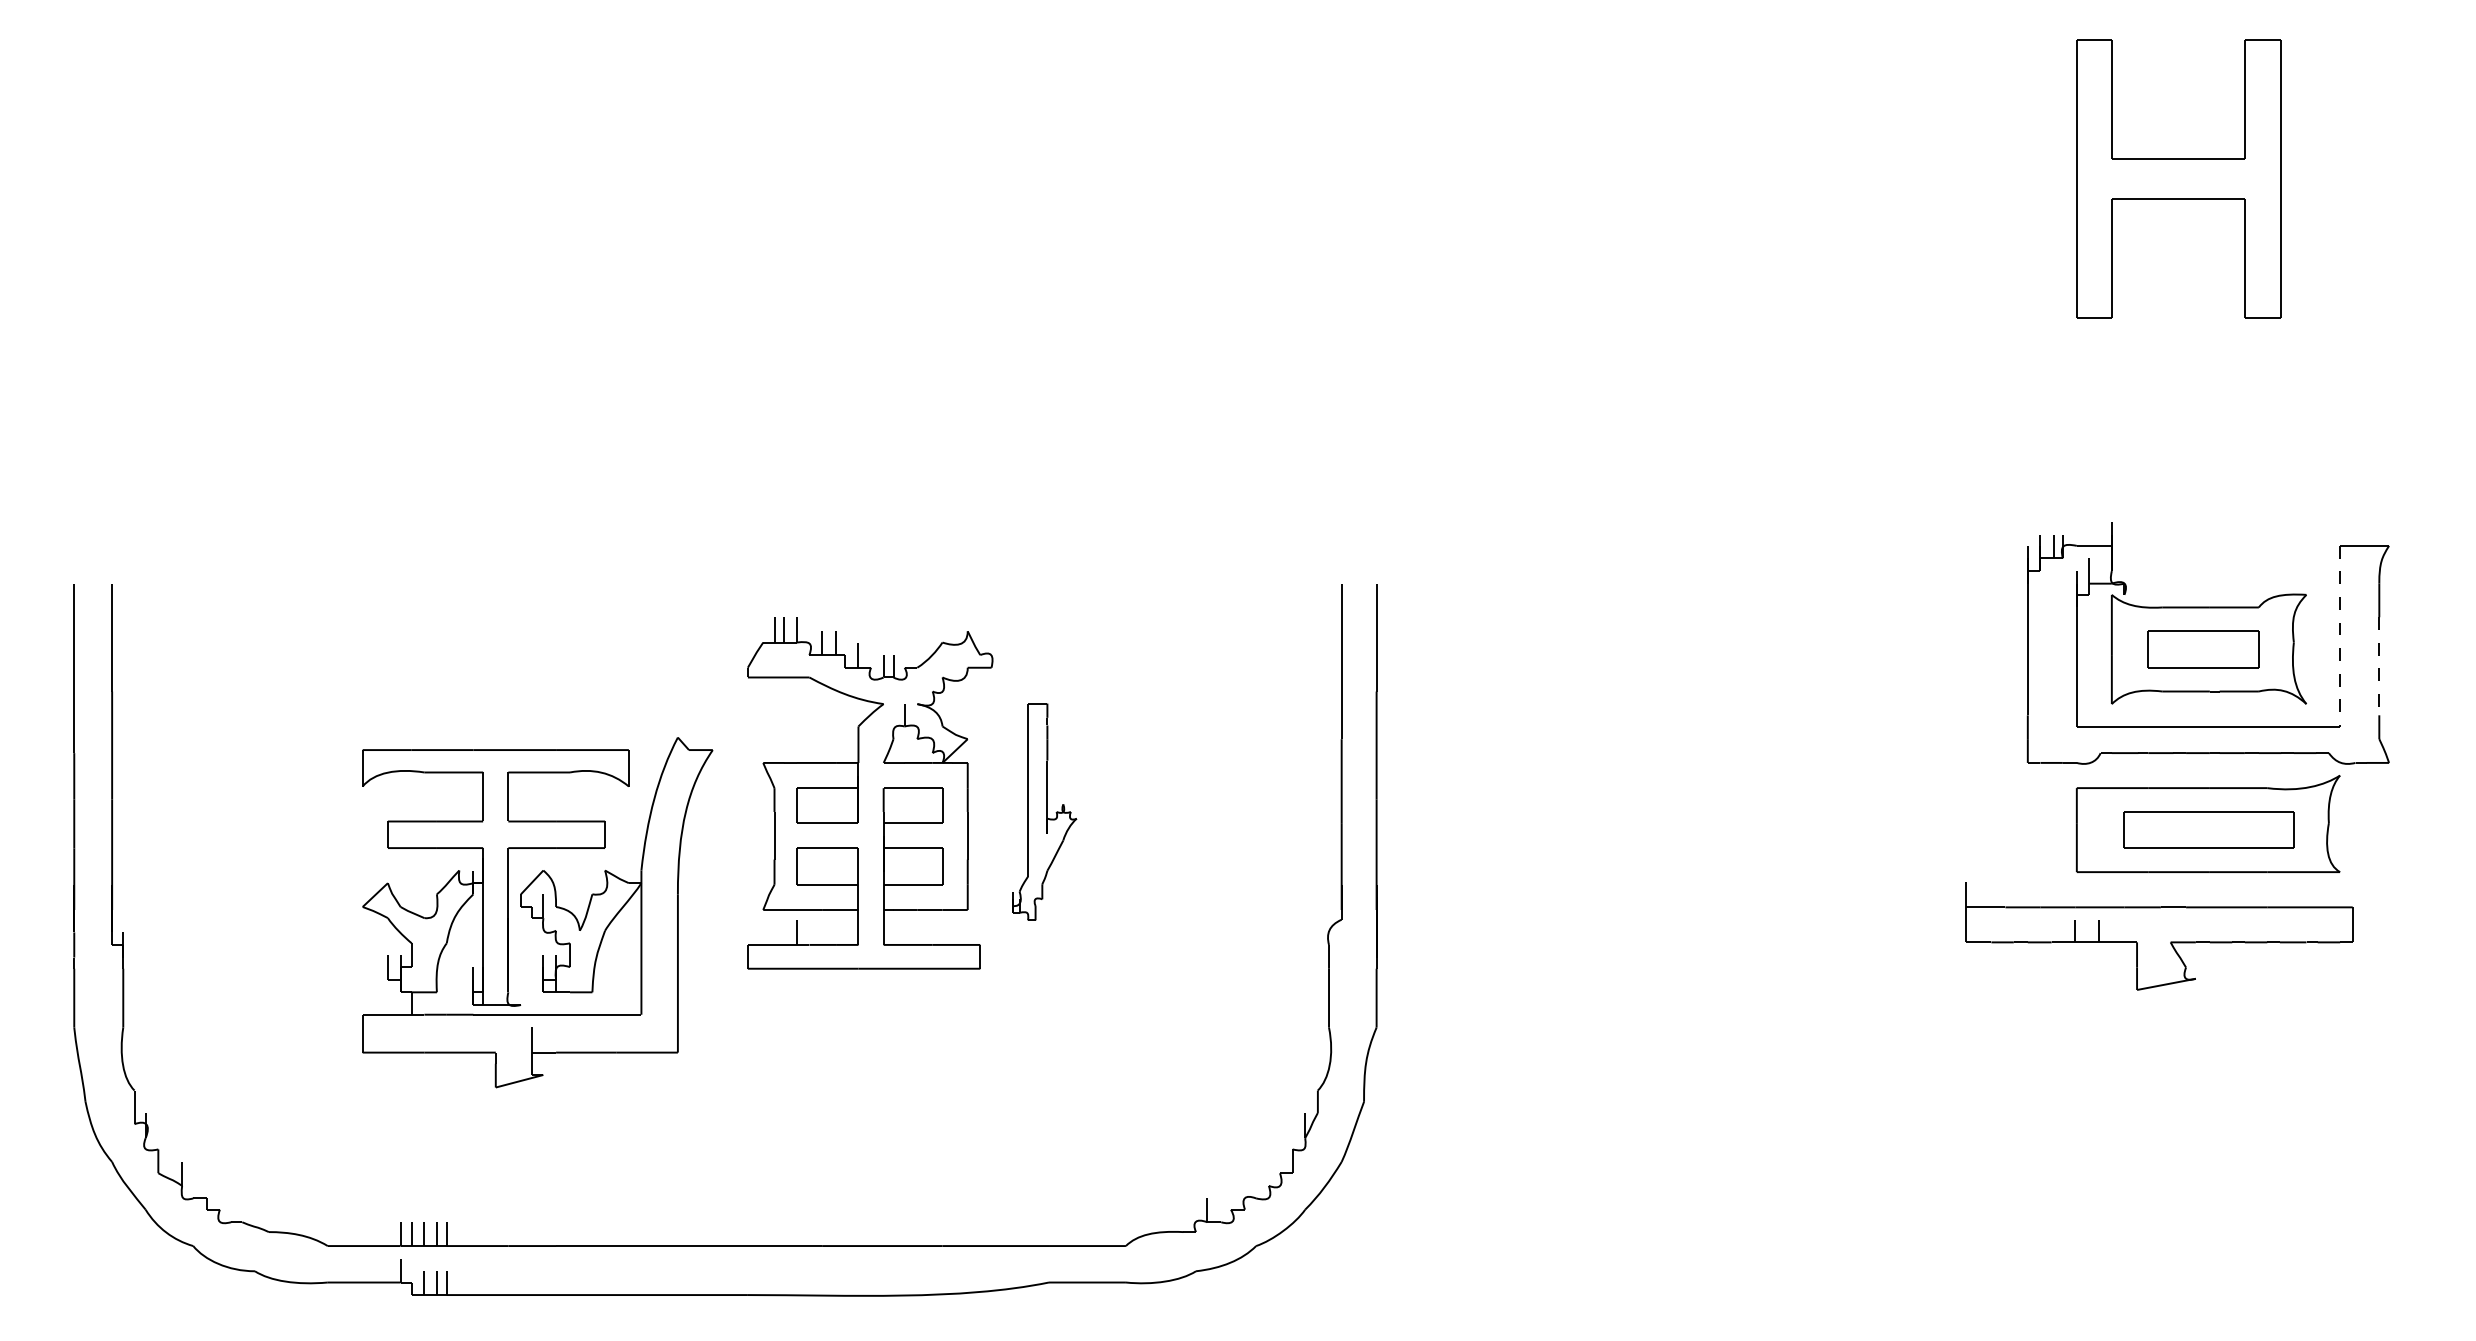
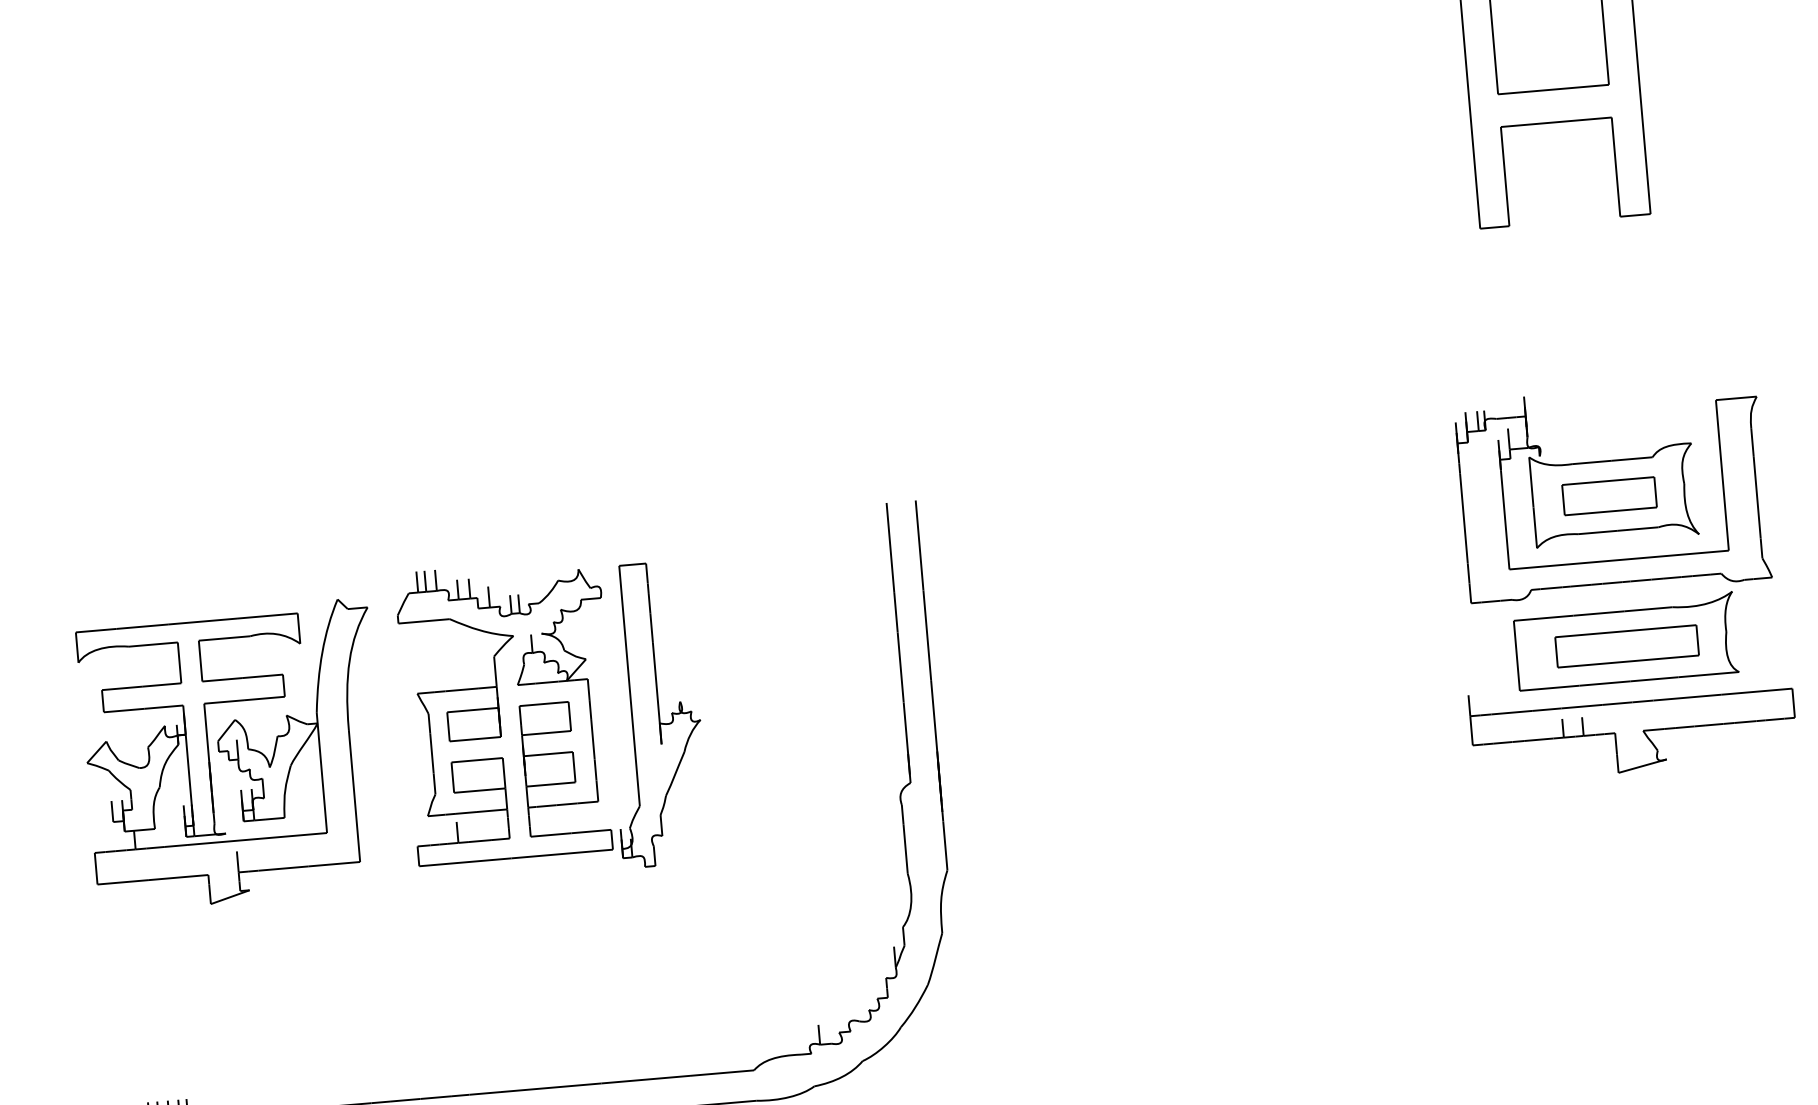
line: (2340, 636) -> (1722, 475), dashed -> solid
line: (2379, 666) -> (1757, 497), dashed -> solid
part: (1044, 811) -> (655, 714), size x1.67
part: (537, 912) -> (233, 755), moved
part: (2159, 936) -> (1633, 726), moved

